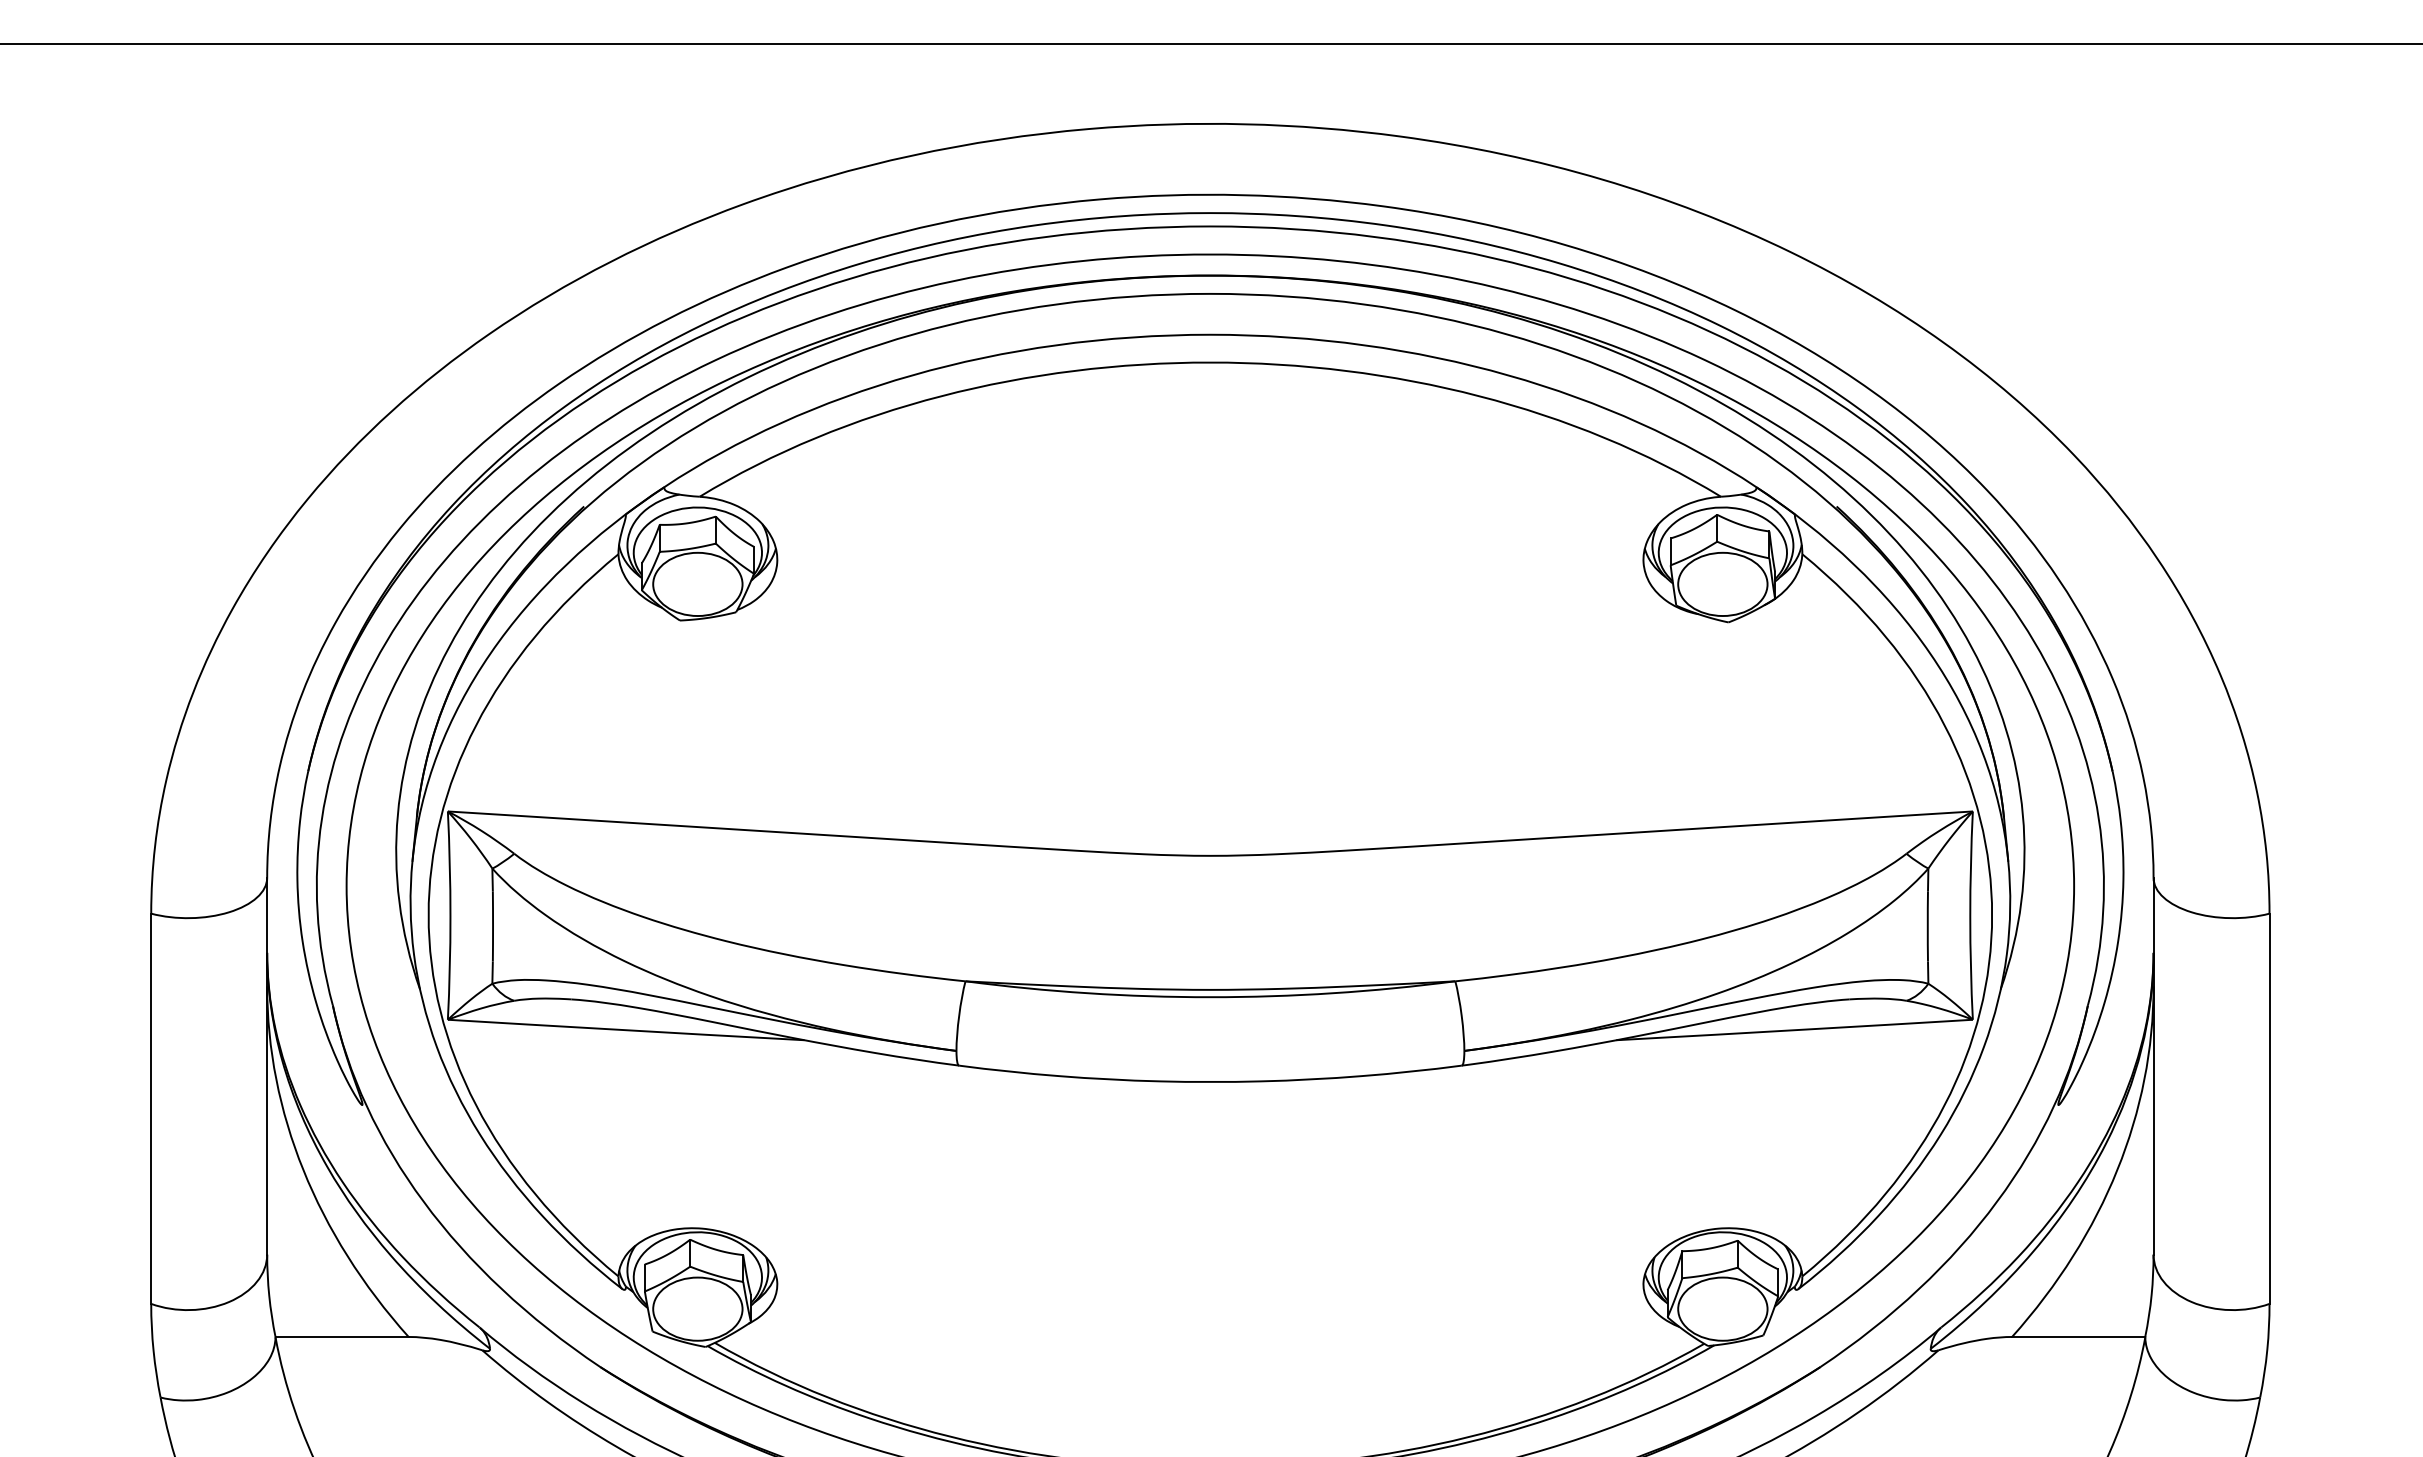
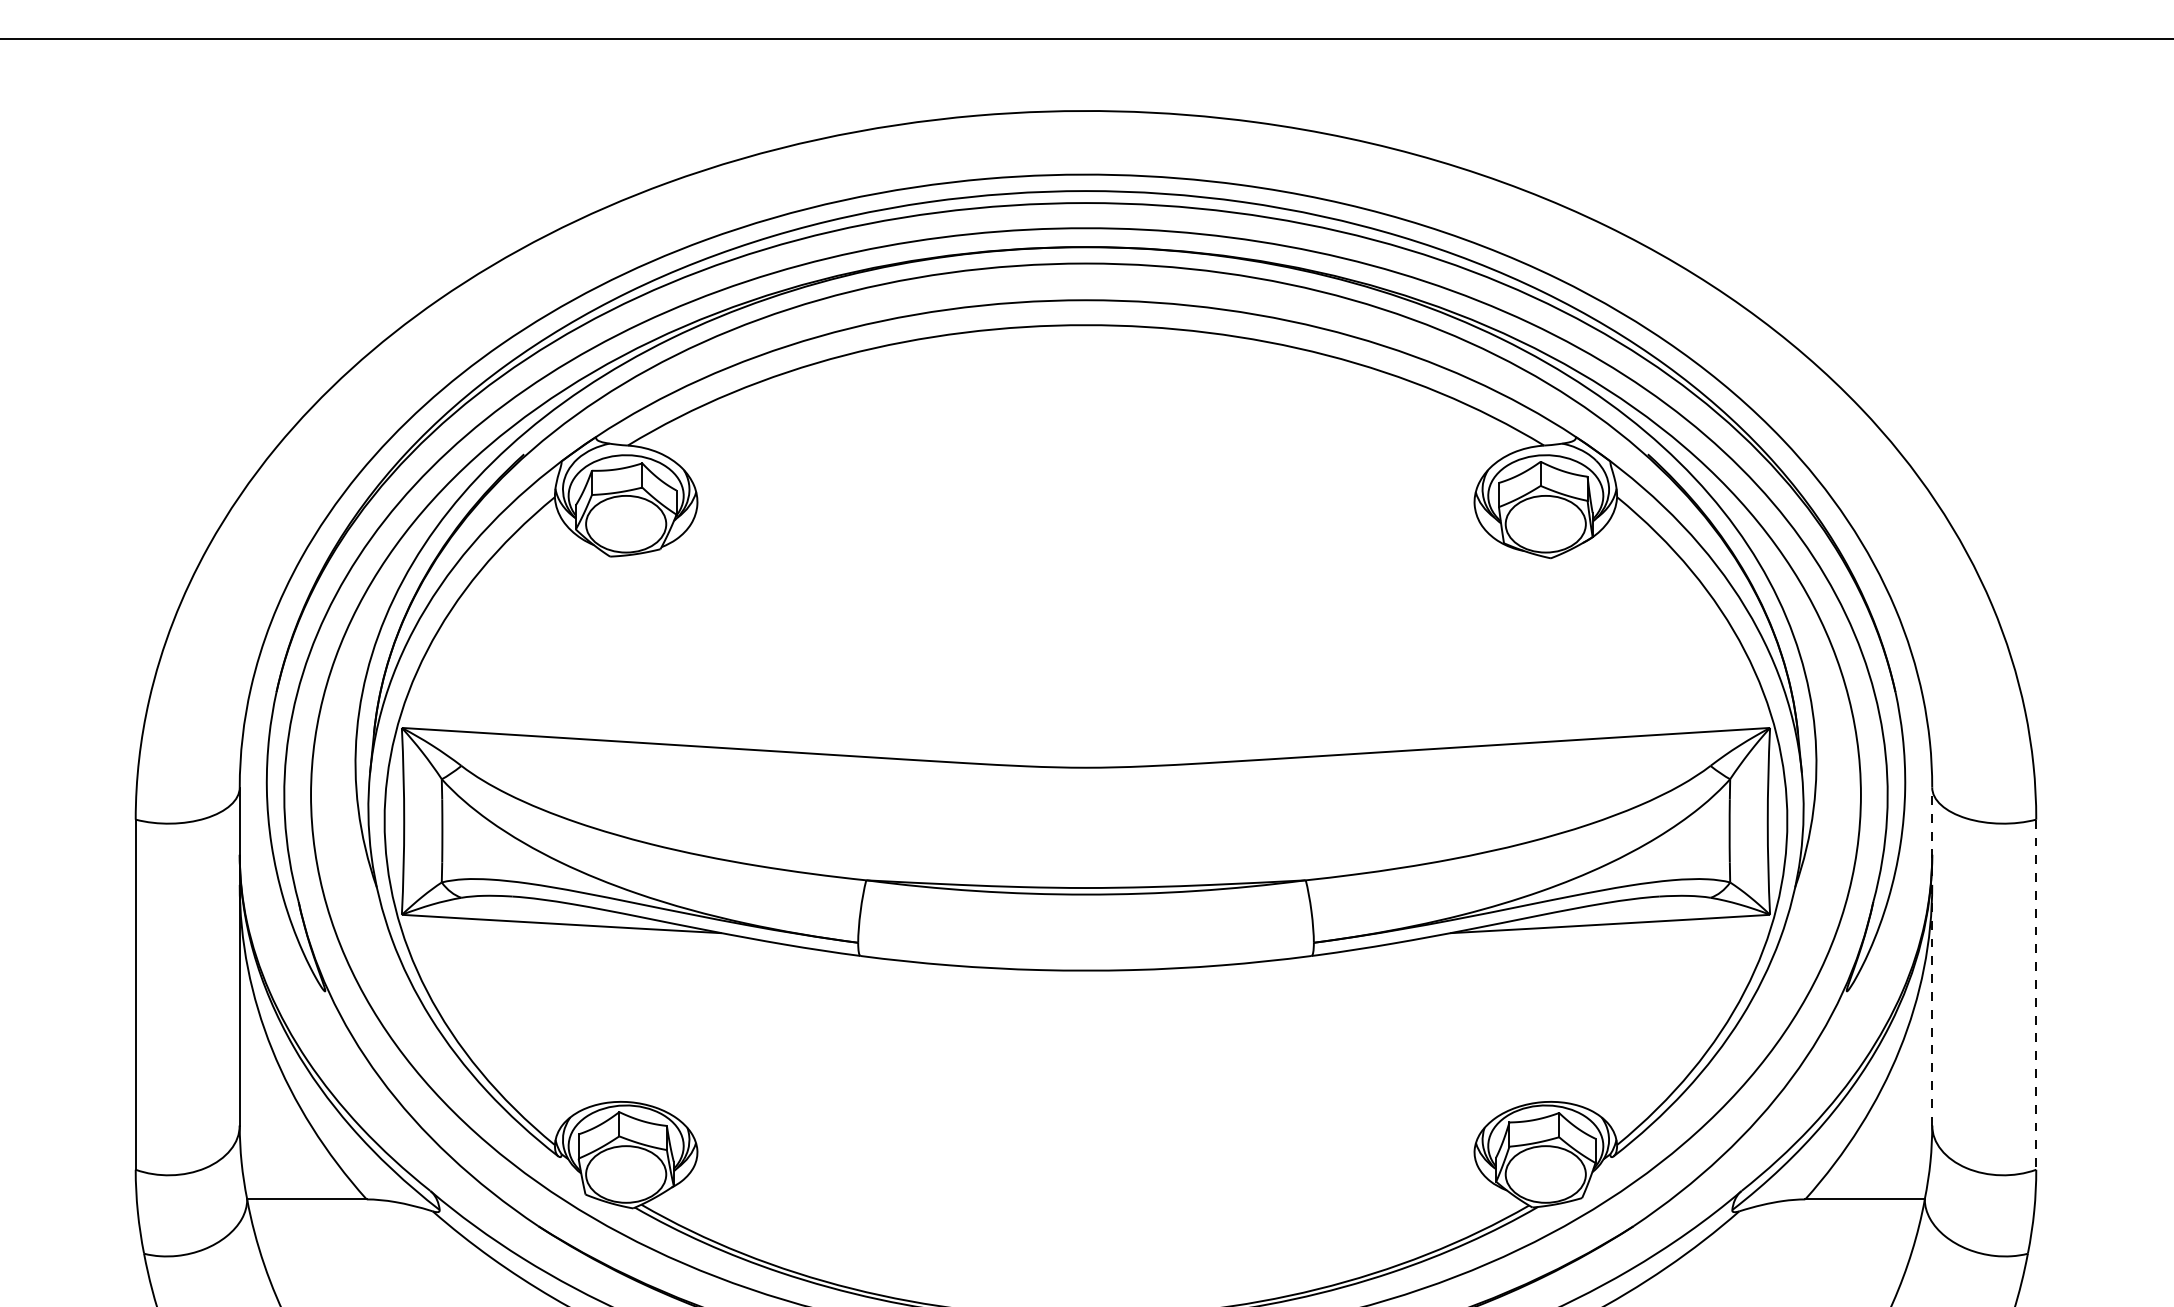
line: (2153, 1065) -> (1932, 955), solid -> dashed
line: (2269, 1109) -> (2036, 995), solid -> dashed

